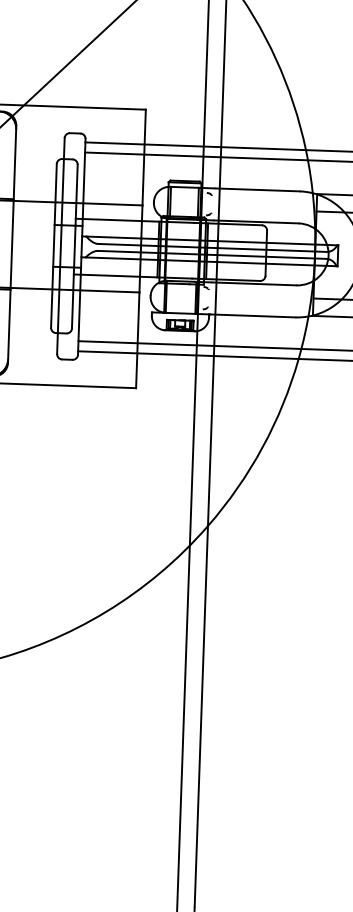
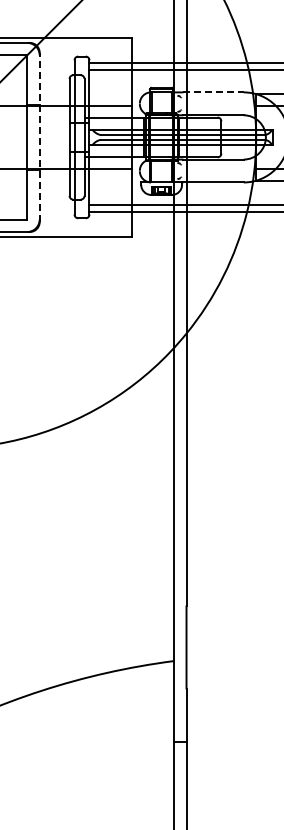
line: (258, 190) -> (214, 92), solid -> dashed
line: (11, 244) -> (39, 137), solid -> dashed

